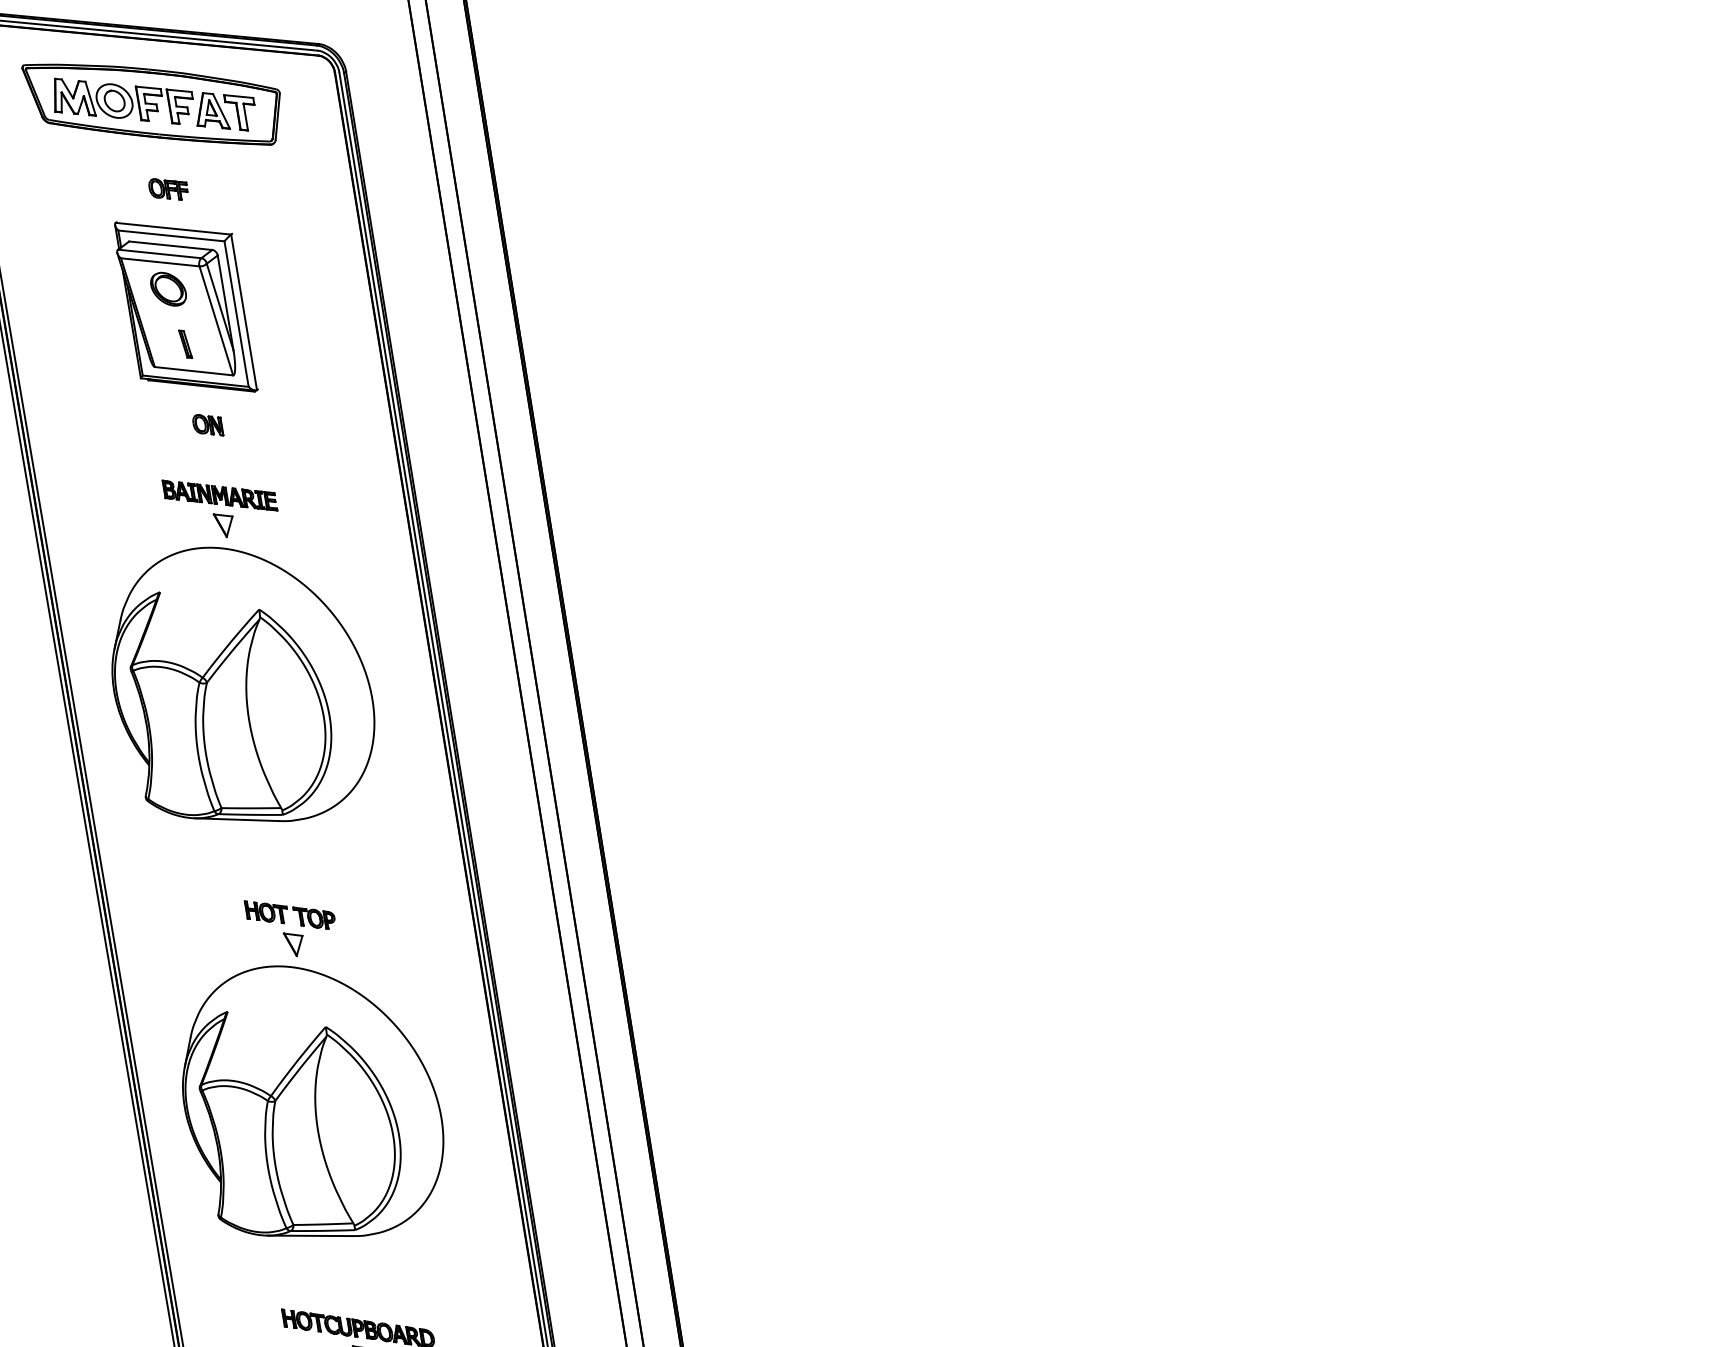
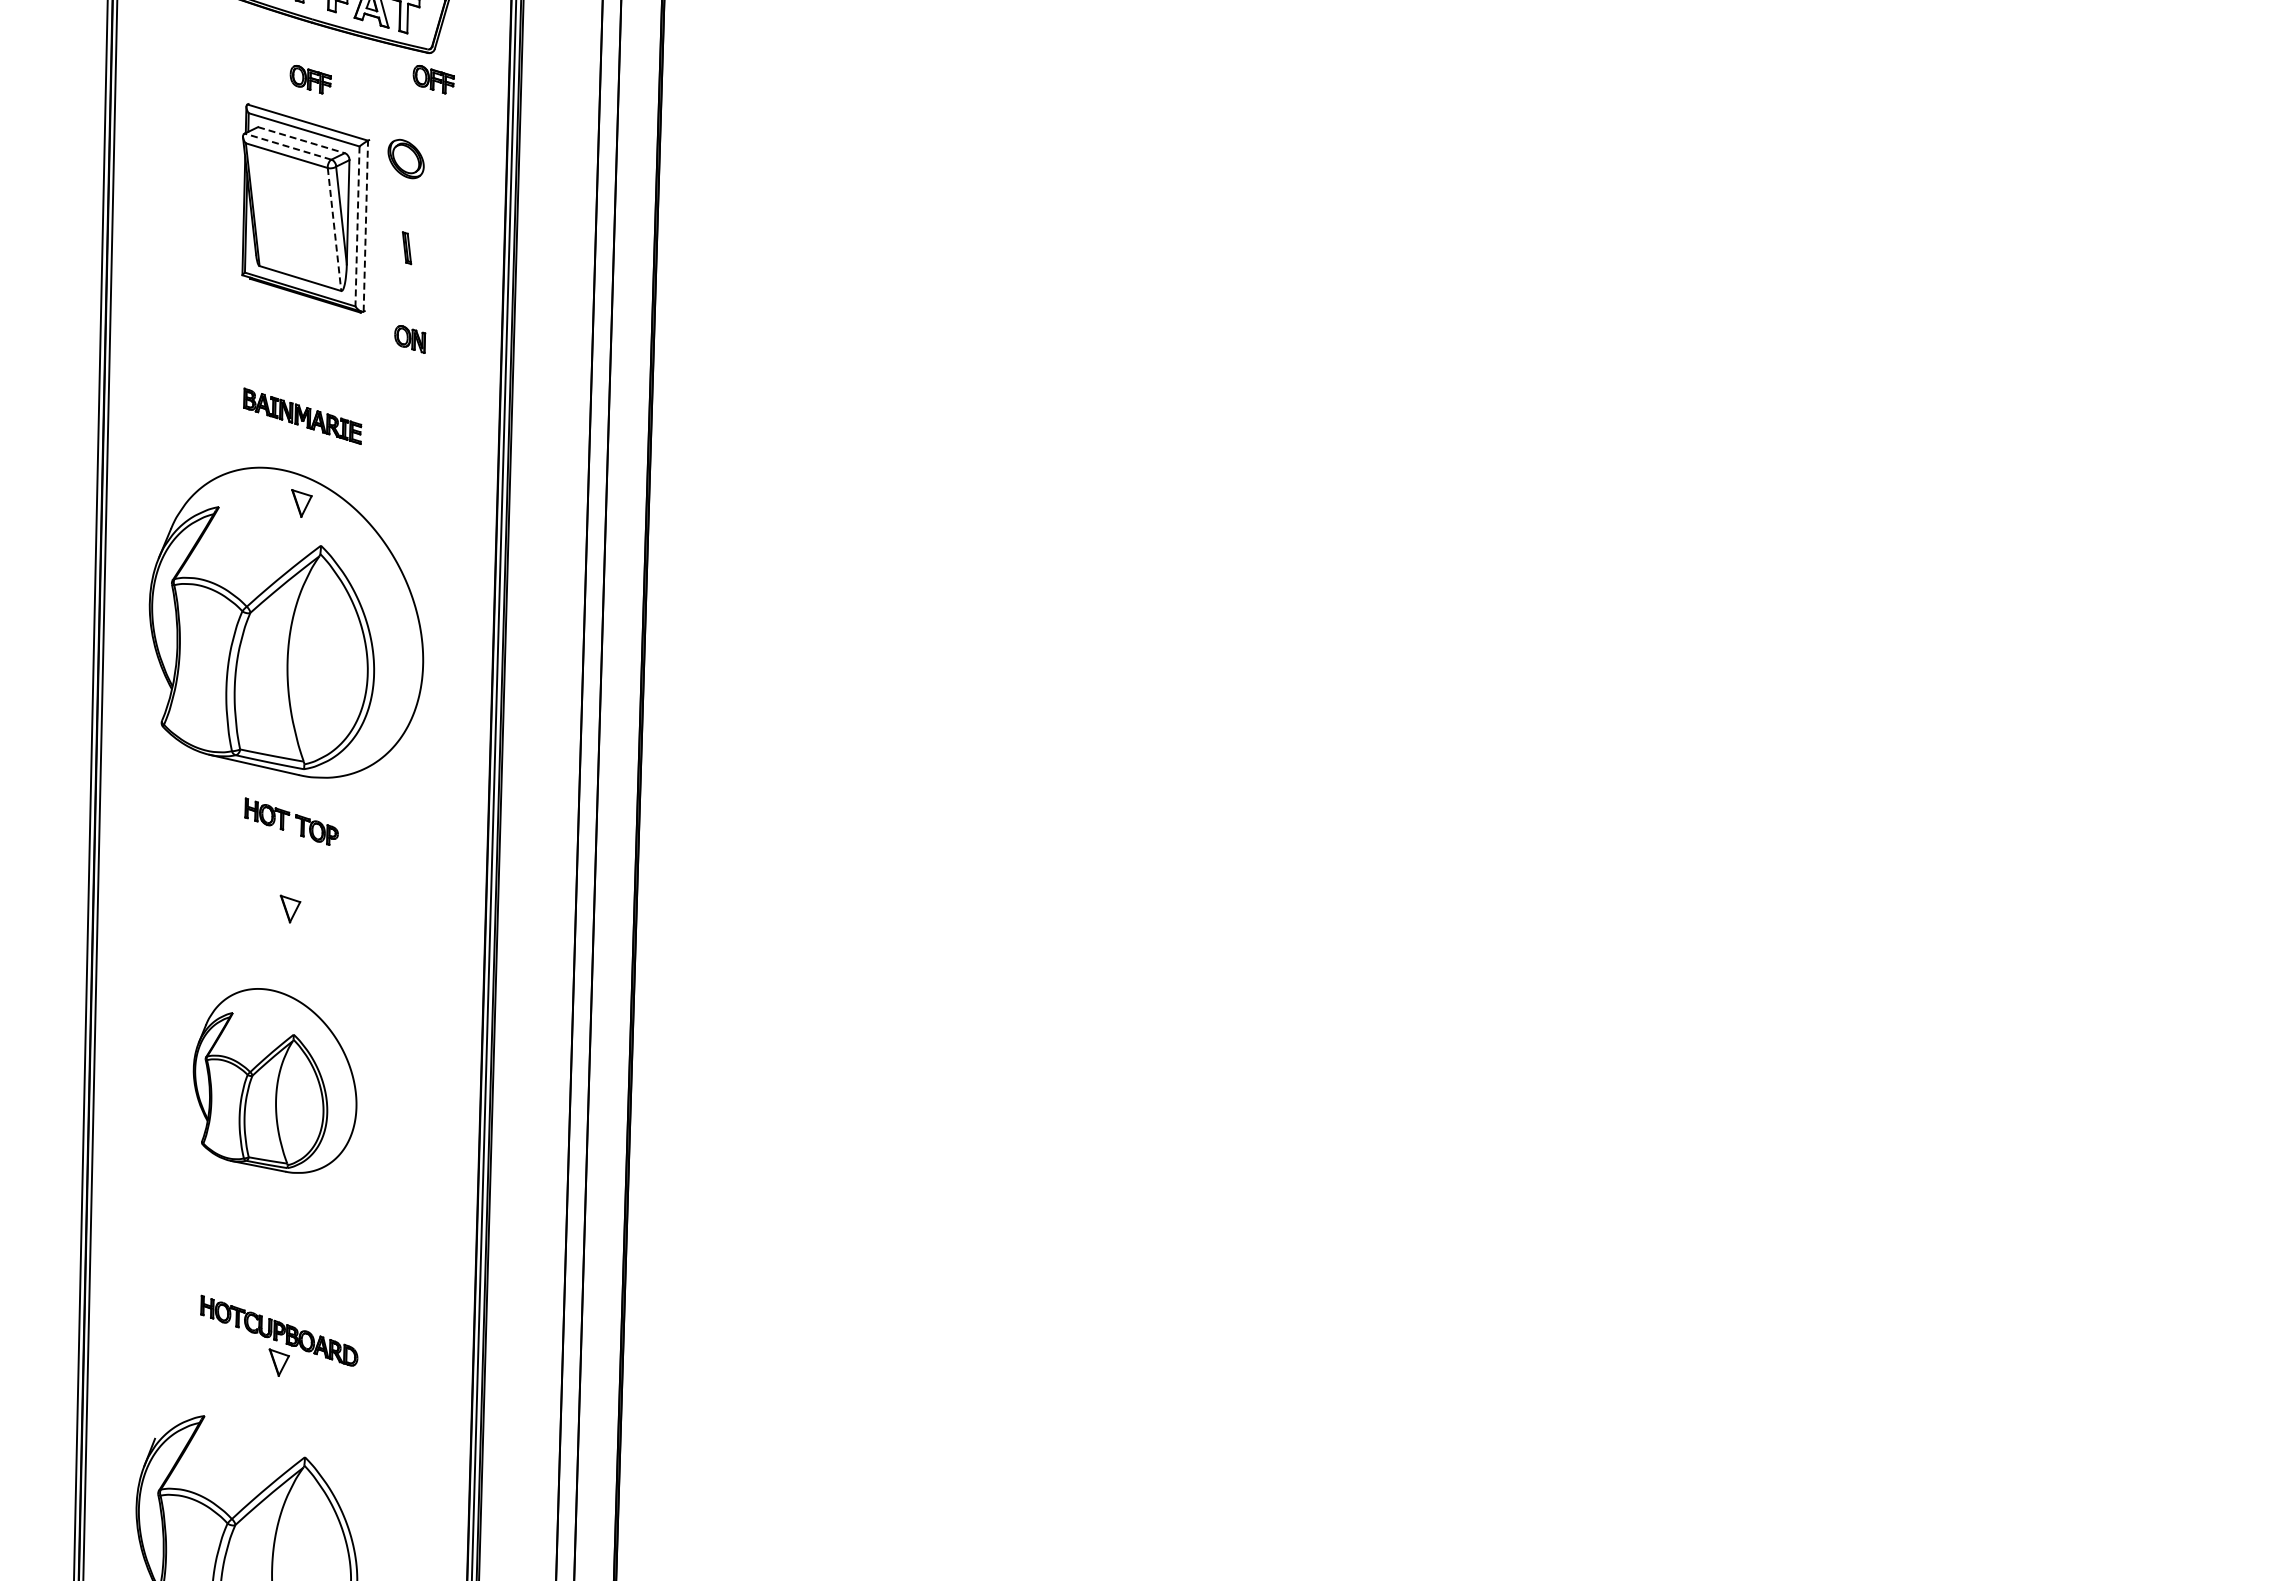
part: (279, 167) -> (433, 79), added
line: (170, 246) -> (301, 140), solid -> dashed
line: (159, 253) -> (287, 146), solid -> dashed
part: (167, 288) -> (405, 158), moved
line: (243, 312) -> (365, 226), solid -> dashed
line: (236, 314) -> (357, 226), solid -> dashed
line: (216, 320) -> (334, 229), solid -> dashed
part: (186, 344) -> (407, 248), moved
part: (208, 425) -> (410, 339), moved
part: (224, 524) -> (301, 503), moved
part: (290, 914) -> (291, 821), moved
part: (310, 1101) -> (274, 1080), size x0.6

